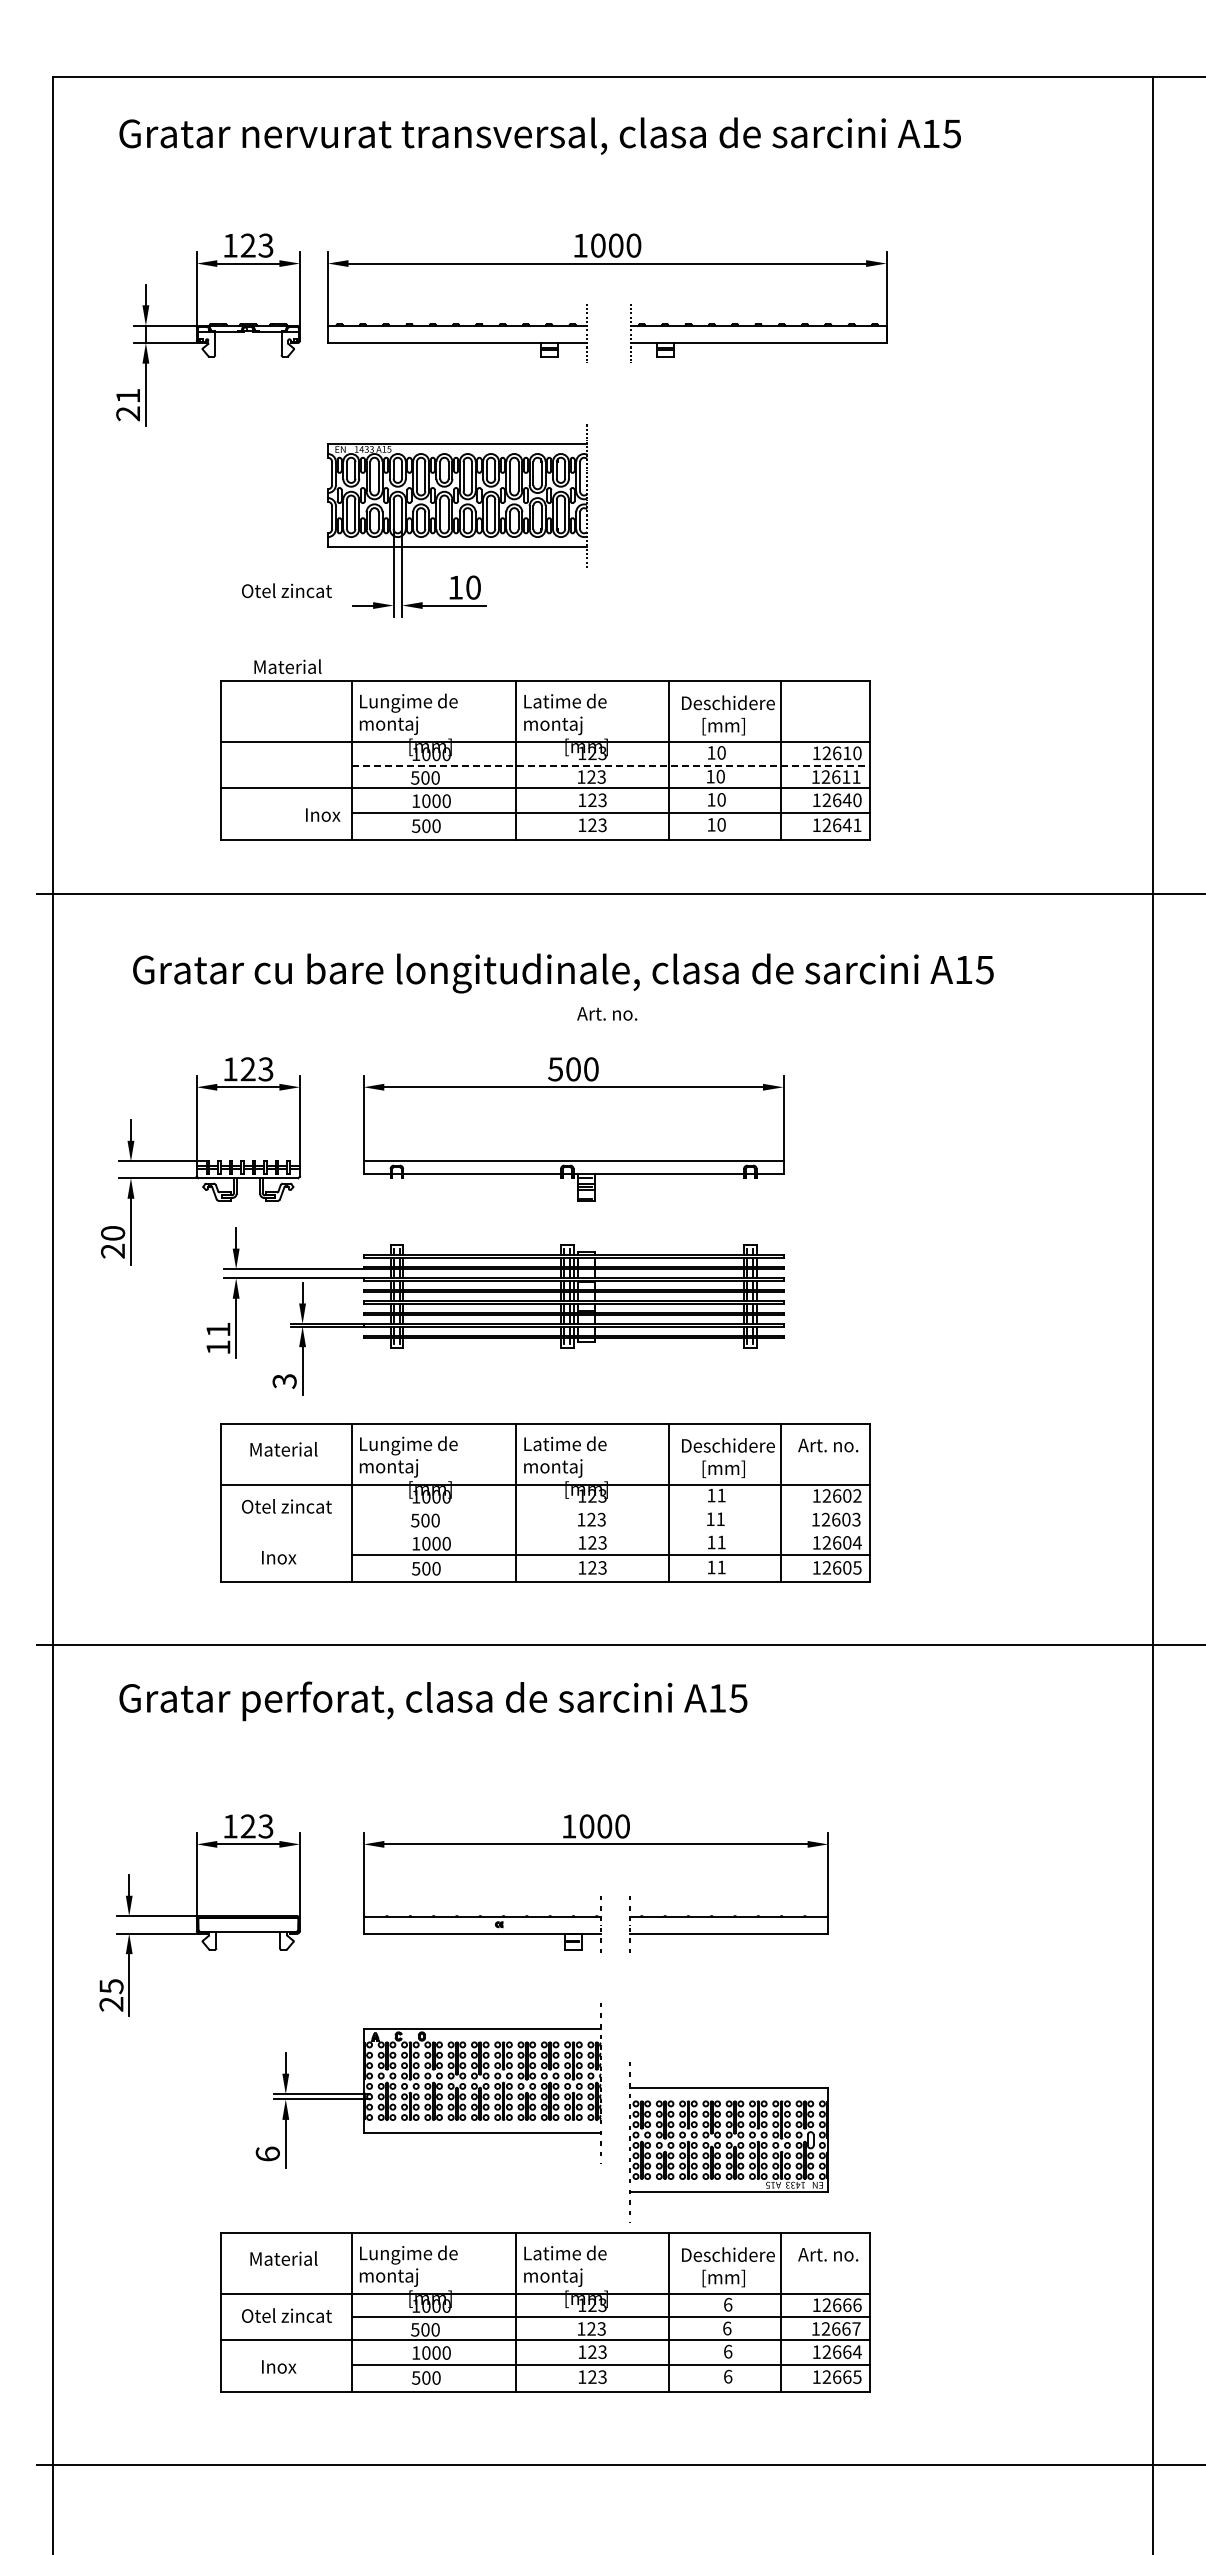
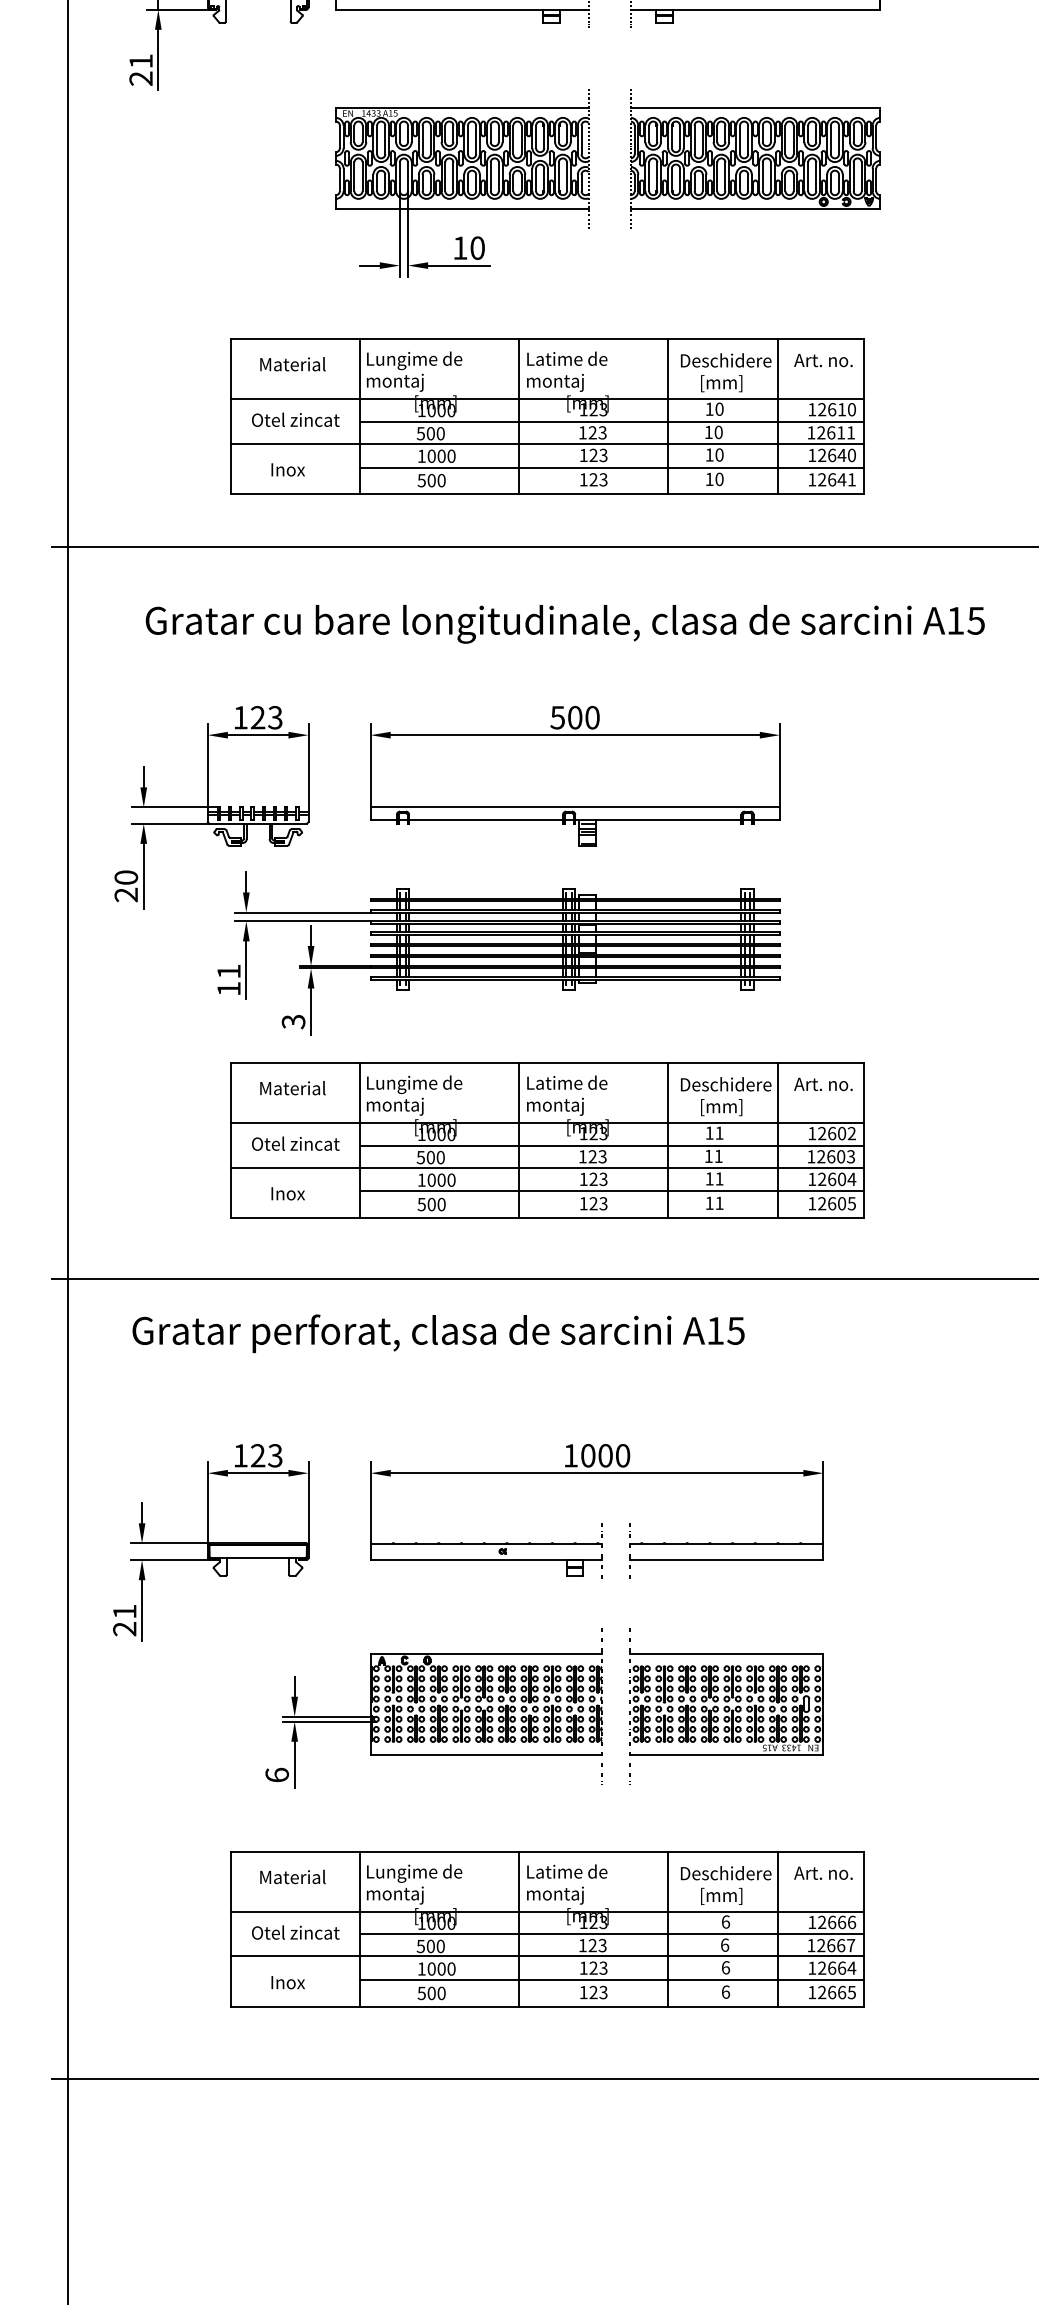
part: (758, 495) -> (755, 158), added
text: (286, 590) -> (295, 419), moved
text: (287, 666) -> (292, 364), moved
line: (611, 765) -> (612, 421), dashed -> solid
text: (323, 814) -> (288, 469), moved
text: (607, 1013) -> (823, 360), moved
line: (610, 1508) -> (611, 1145), added
line: (544, 1530) -> (546, 1167), added
text: (111, 1986) -> (124, 1611), 25 -> 21
part: (728, 2142) -> (726, 1706), moved

